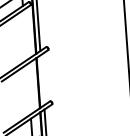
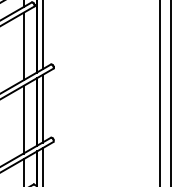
line: (24, 35) -> (23, 46), added
line: (42, 80) -> (42, 108), added
line: (28, 89) -> (23, 119), added

